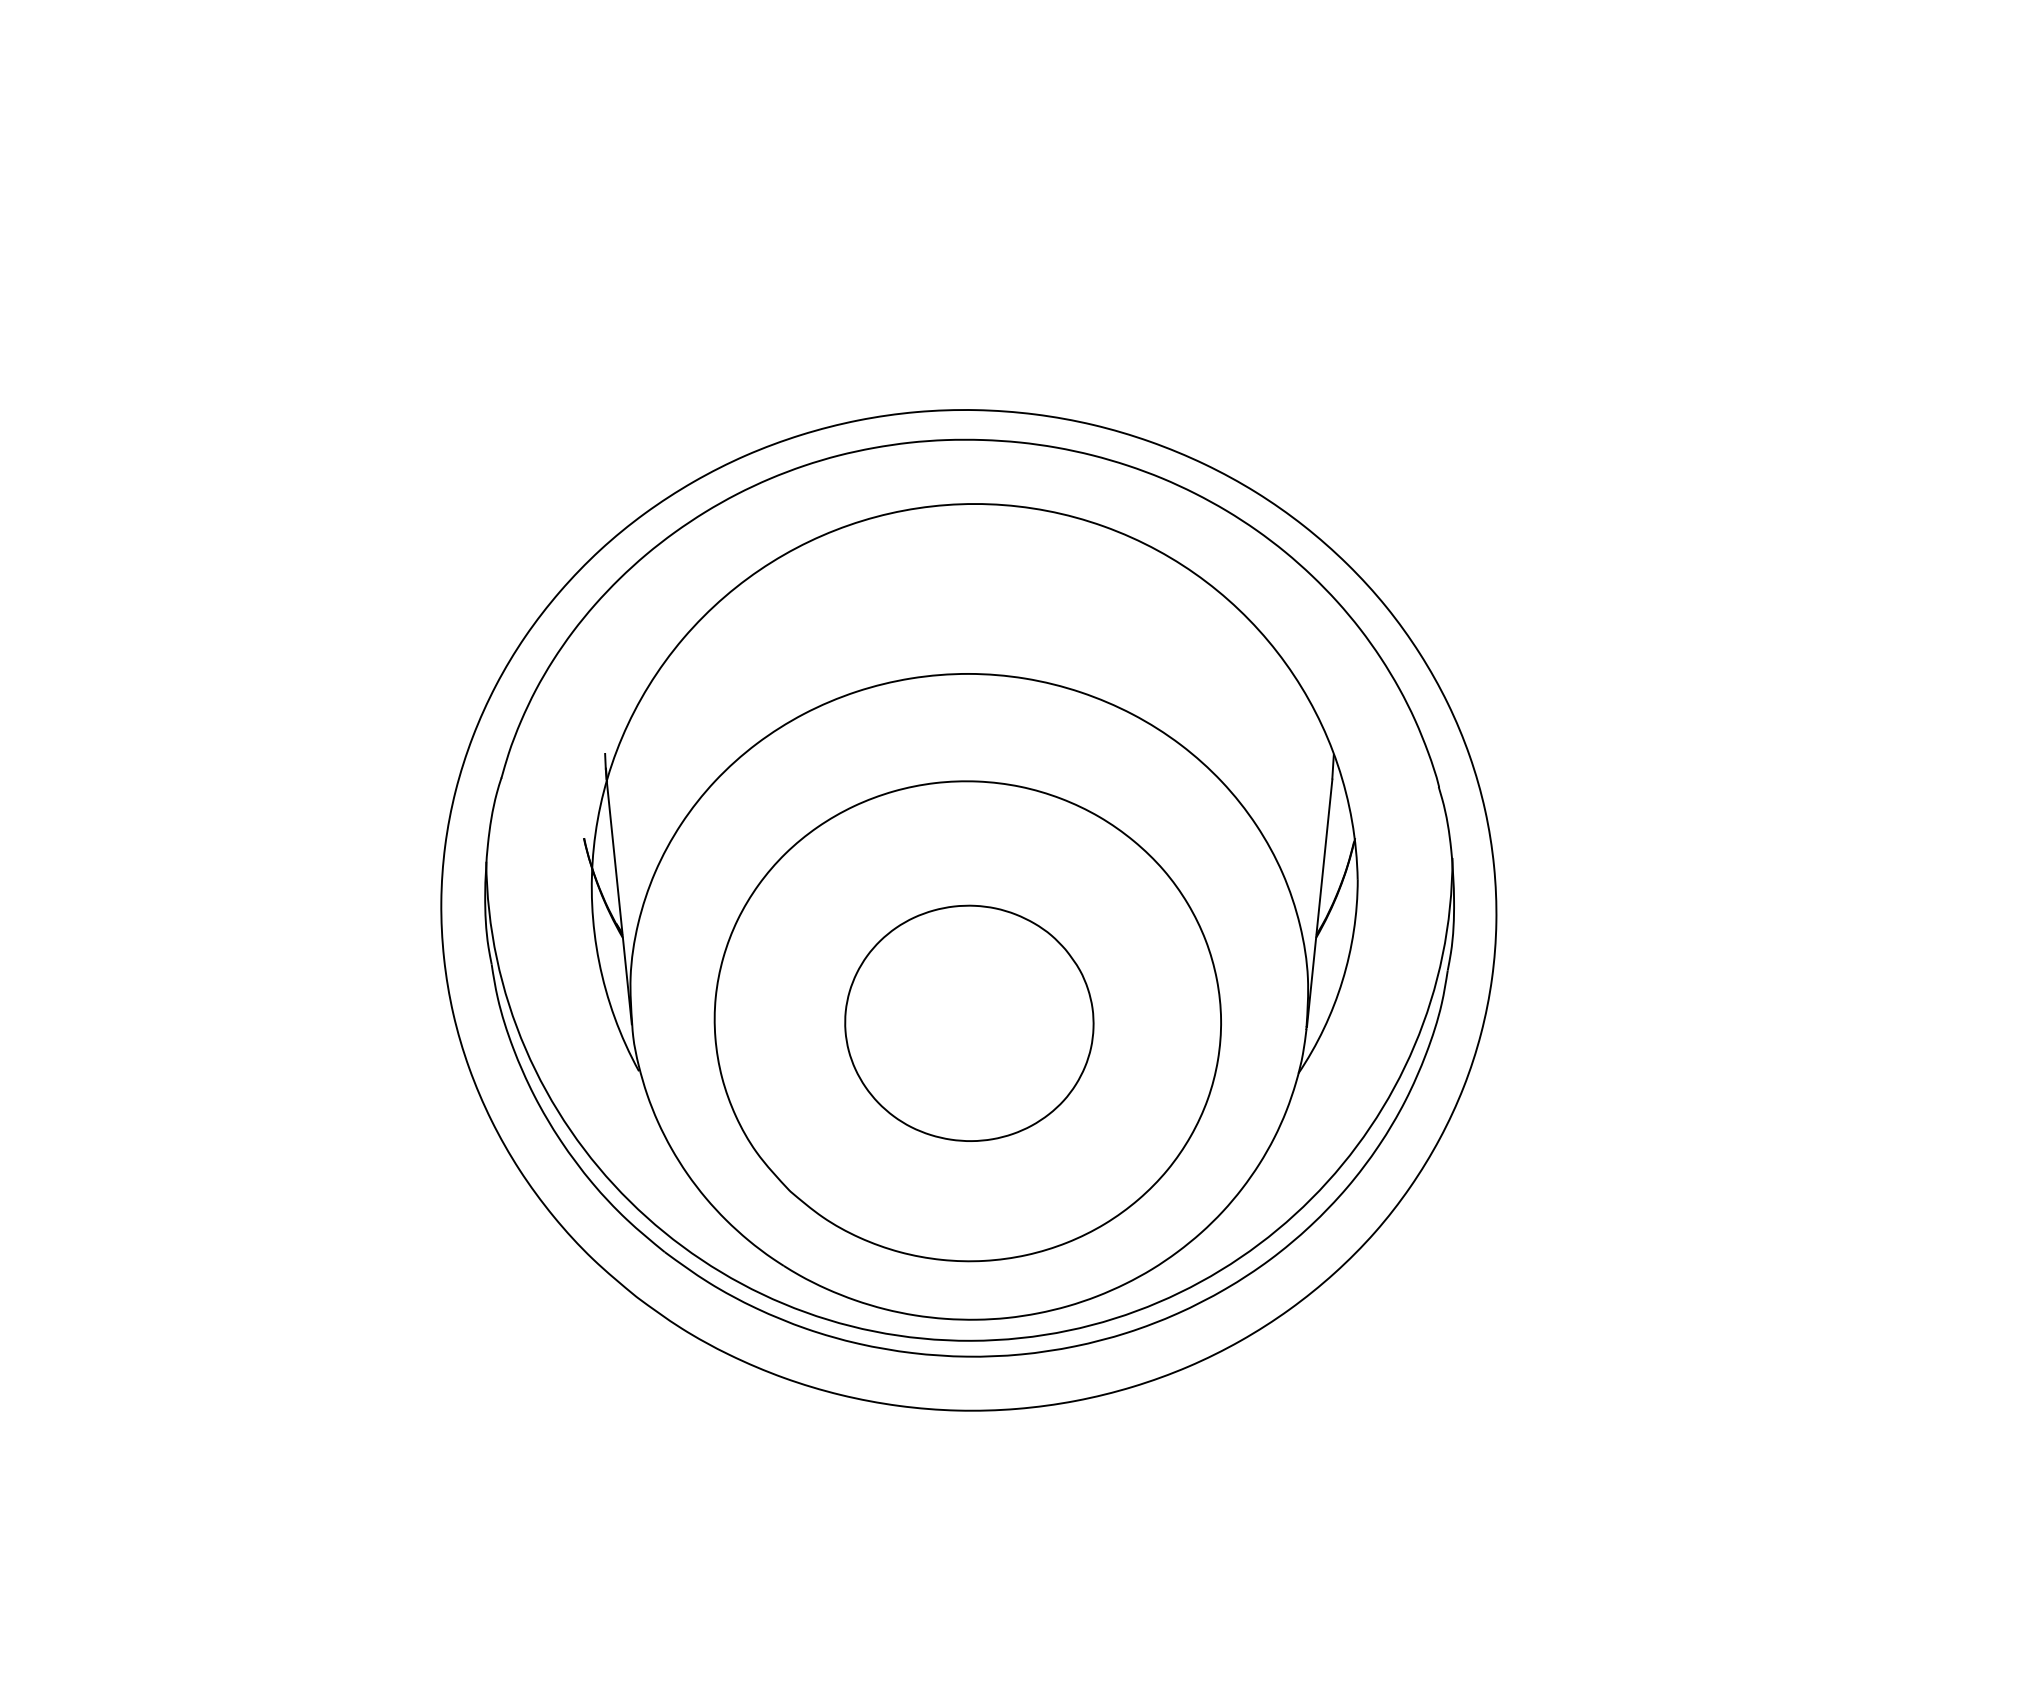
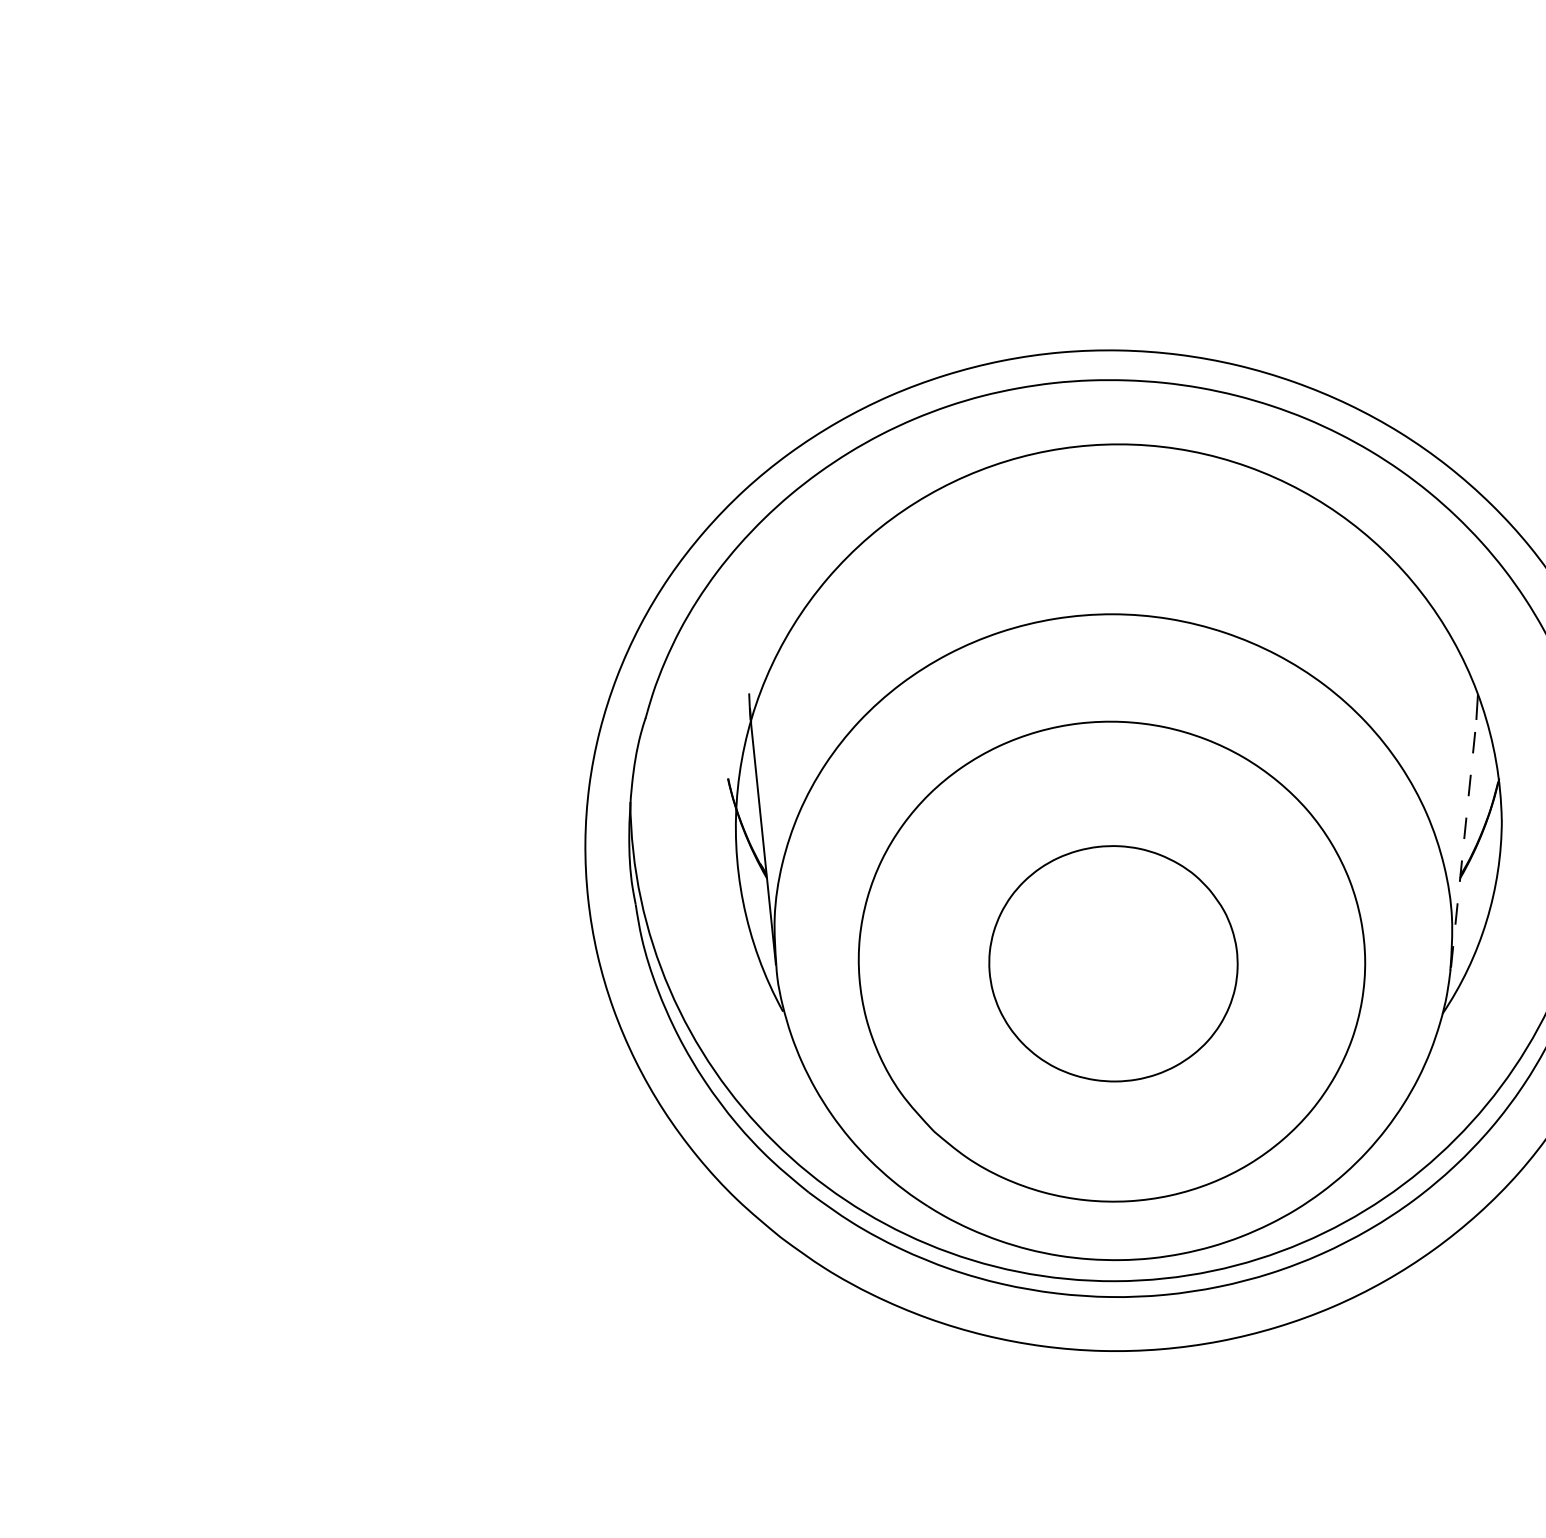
line: (1319, 902) -> (1463, 842), solid -> dashed

